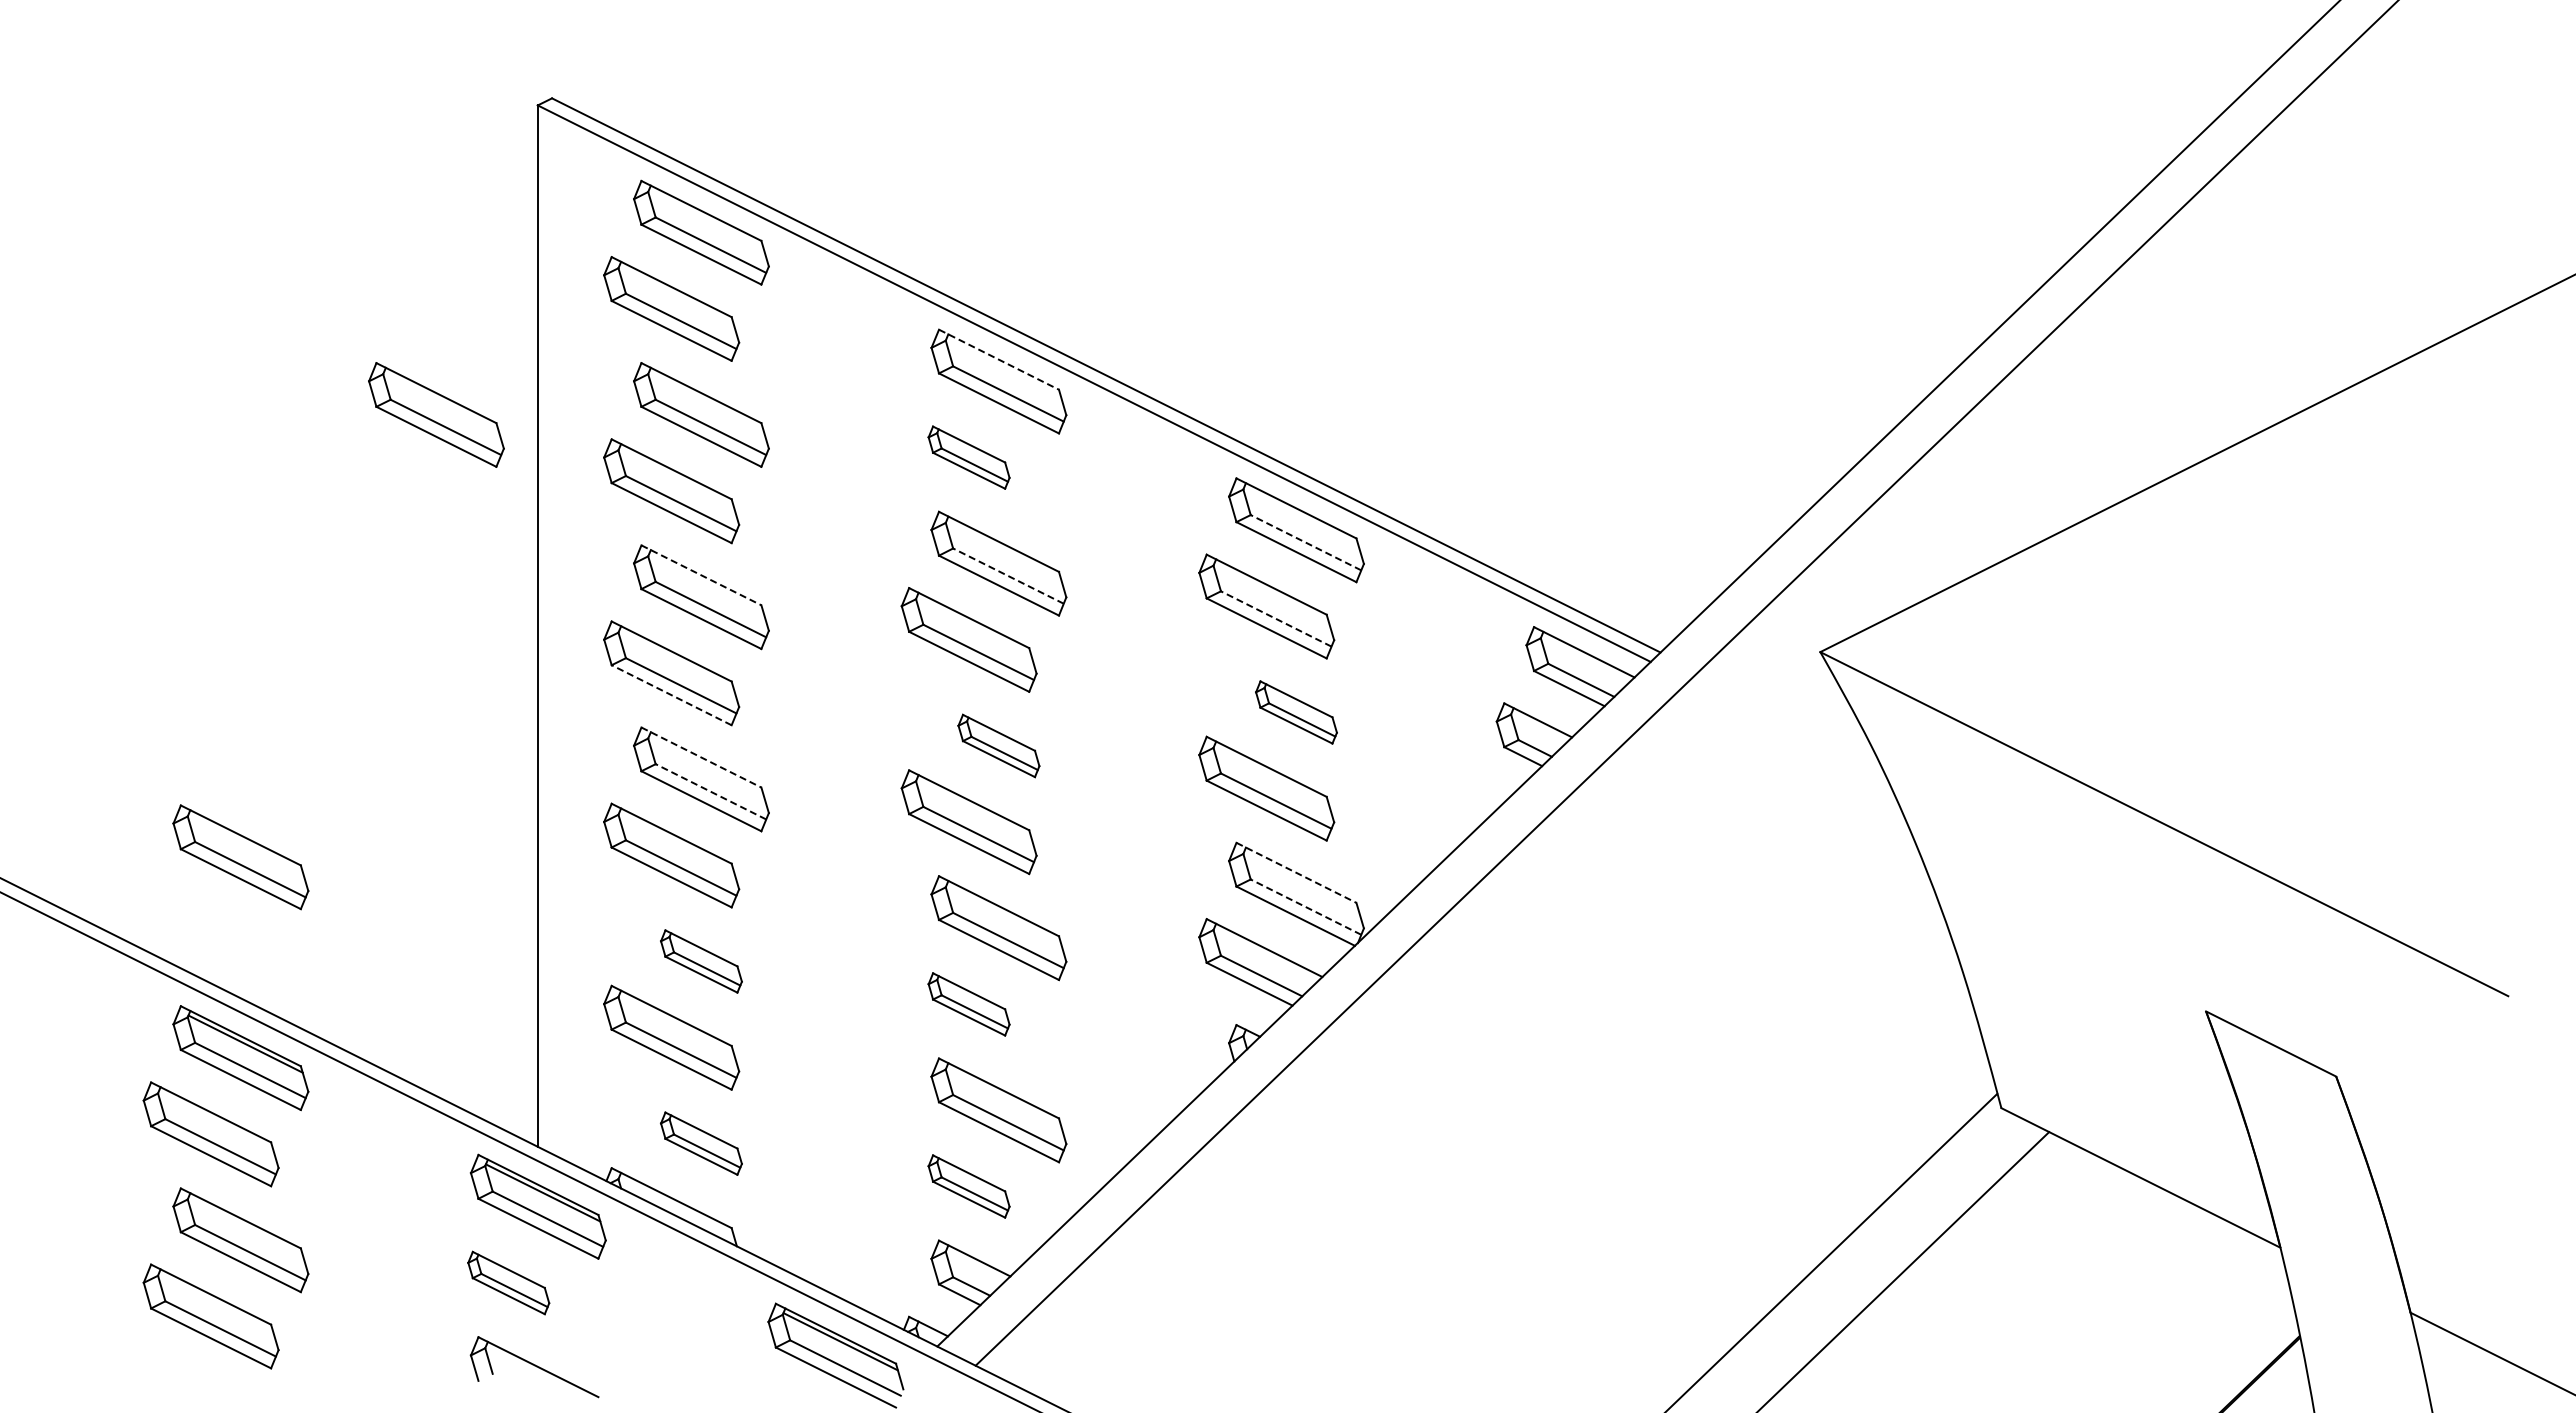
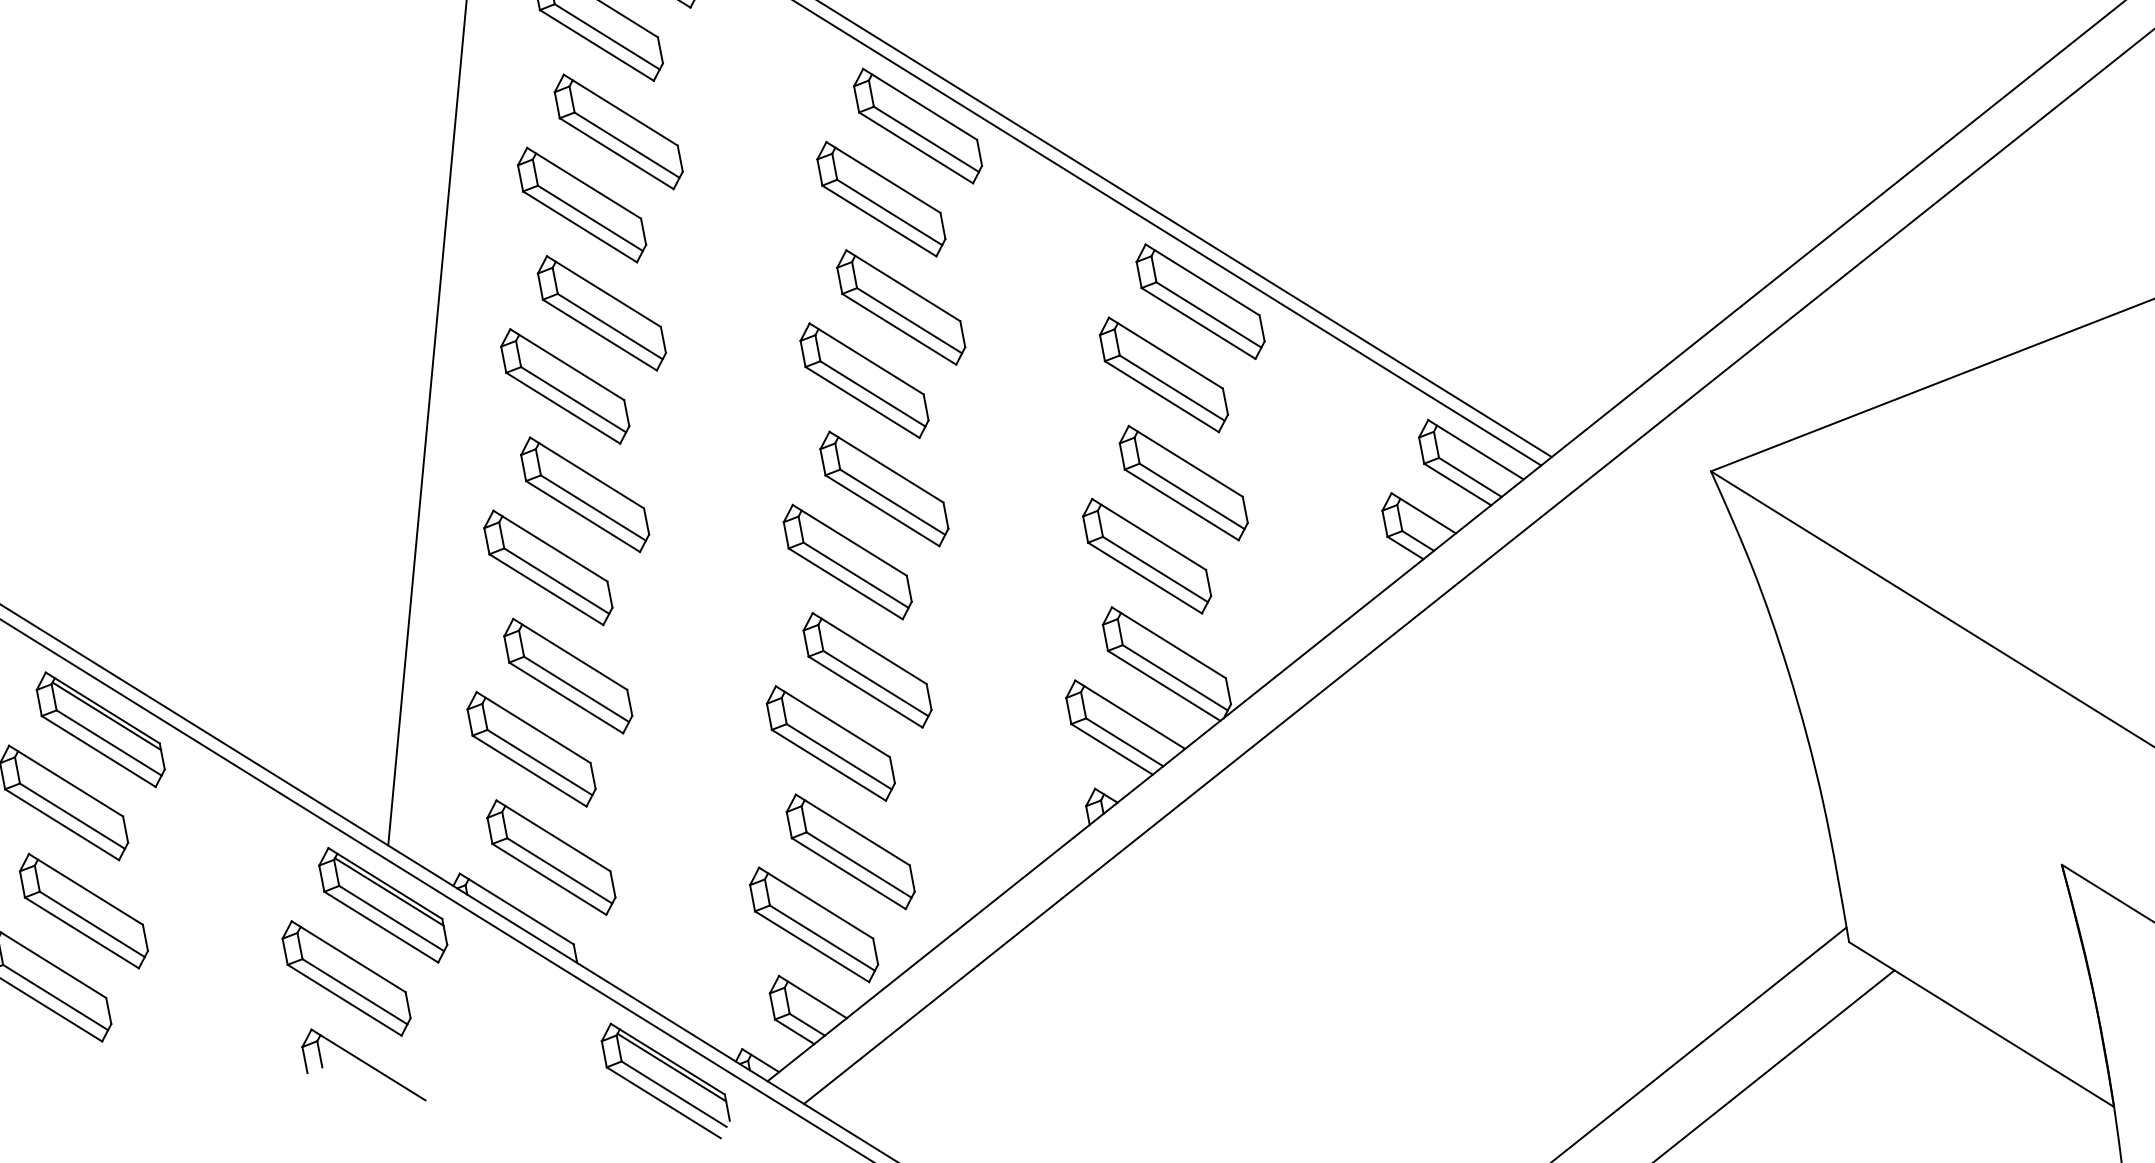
line: (999, 359) -> (920, 104), dashed -> solid
part: (436, 414) -> (355, 106), removed
part: (968, 457) -> (880, 198), size x1.67
line: (1305, 542) -> (1208, 314), dashed -> solid
line: (701, 575) -> (603, 291), dashed -> solid
line: (1008, 576) -> (909, 321), dashed -> solid
line: (1276, 618) -> (1172, 387), dashed -> solid
line: (671, 695) -> (563, 408), dashed -> solid
part: (1296, 712) -> (1183, 483), size x1.67
part: (998, 745) -> (884, 488), size x1.67
line: (701, 757) -> (587, 472), dashed -> solid
line: (710, 791) -> (593, 507), dashed -> solid
part: (240, 857) -> (118, 529), removed
line: (1296, 873) -> (1168, 643), dashed -> solid
line: (1305, 907) -> (1174, 678), dashed -> solid
part: (701, 961) -> (568, 676), size x1.67
part: (968, 1004) -> (830, 743), size x1.67
part: (701, 1143) -> (551, 857), size x1.67
part: (968, 1186) -> (813, 924), size x1.67
part: (508, 1282) -> (346, 977), size x1.67

